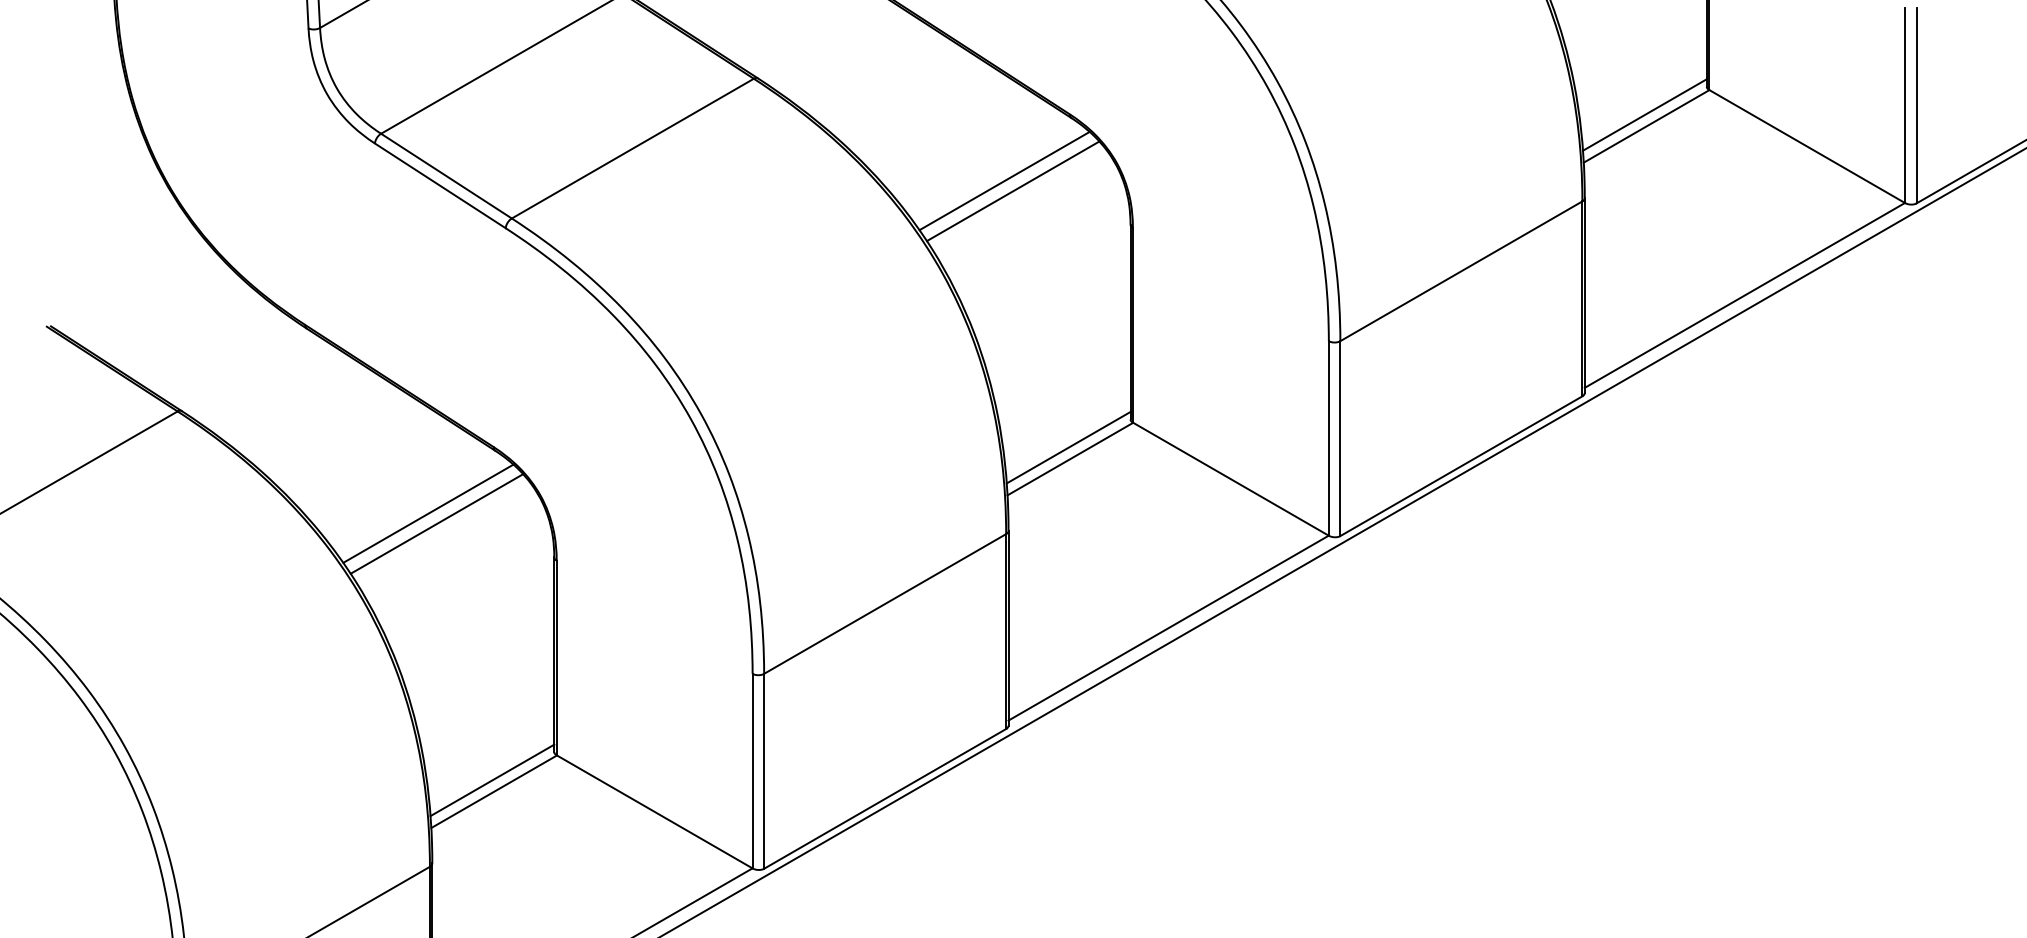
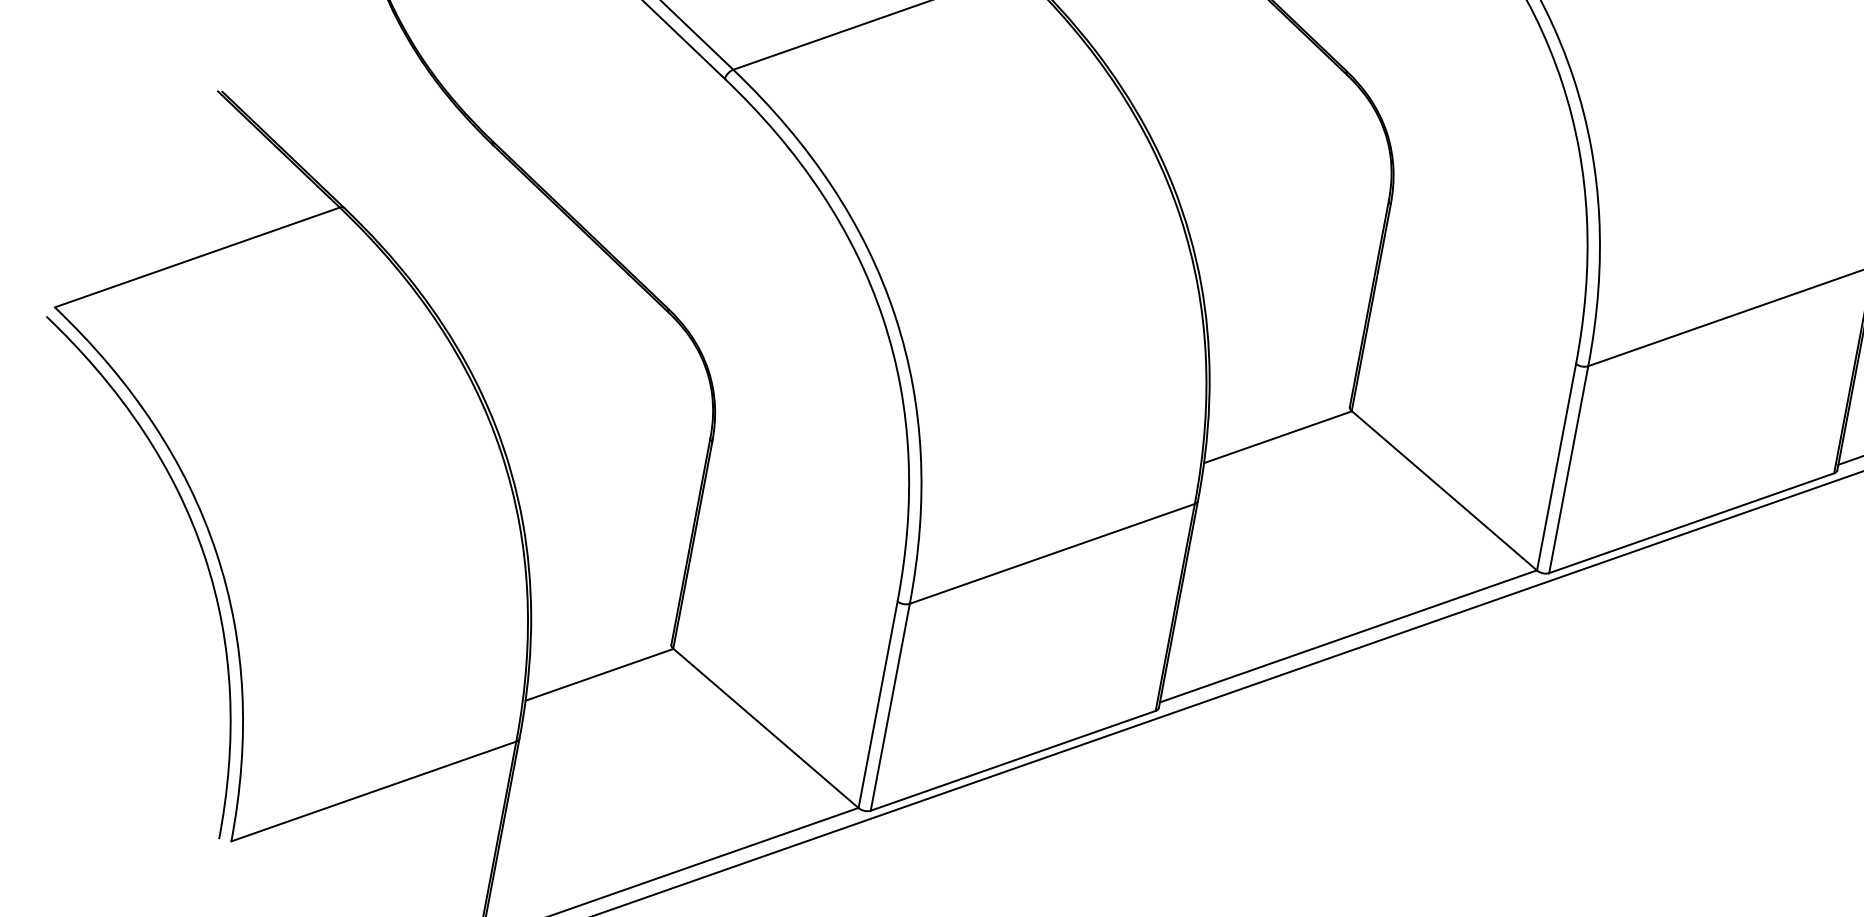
line: (1004, 180) -> (1263, 128), removed
line: (1012, 191) -> (1270, 141), removed
line: (1068, 447) -> (1278, 424), removed
line: (428, 513) -> (585, 366), removed
line: (436, 523) -> (592, 378), removed
line: (492, 780) -> (600, 662), removed

